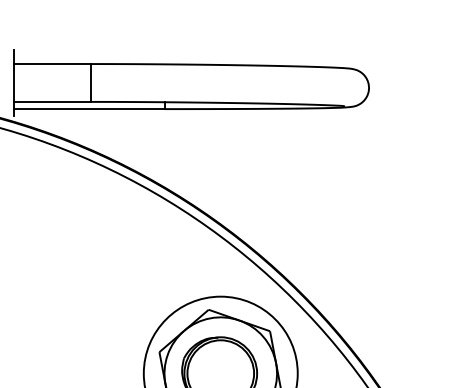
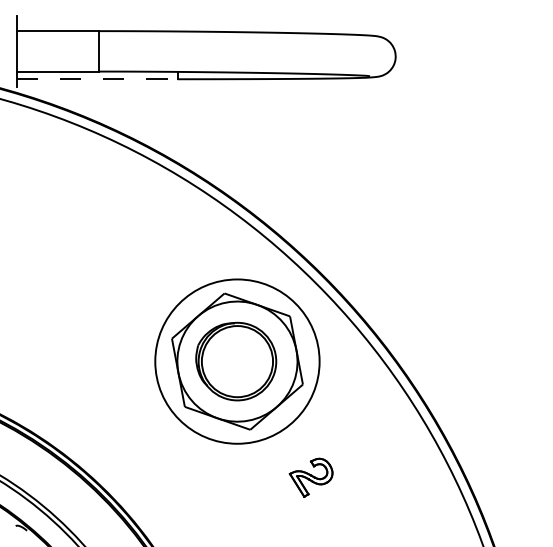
line: (89, 109) -> (97, 79), solid -> dashed

